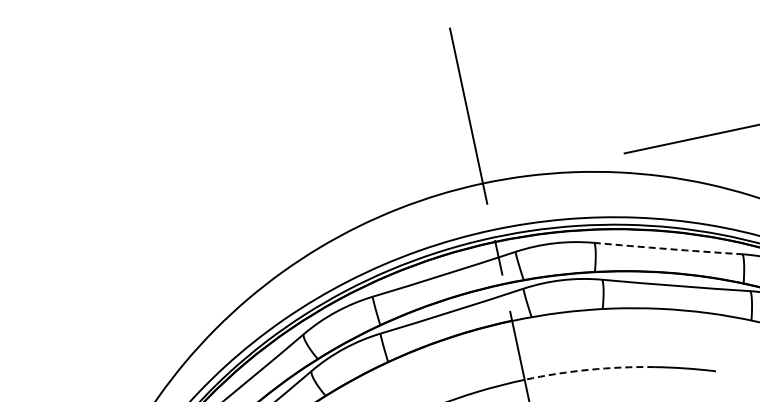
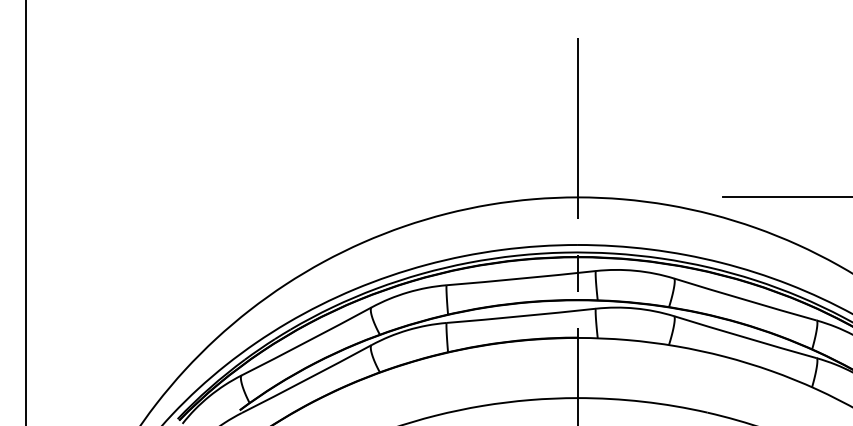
arc: (668, 248) -> (745, 299), dashed -> solid
arc: (589, 369) -> (643, 401), dashed -> solid

